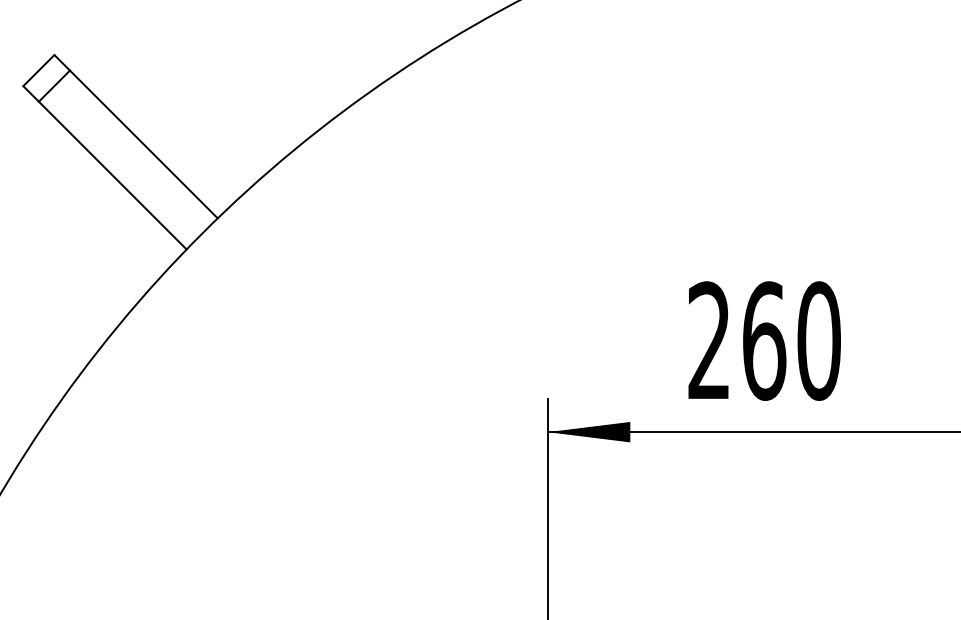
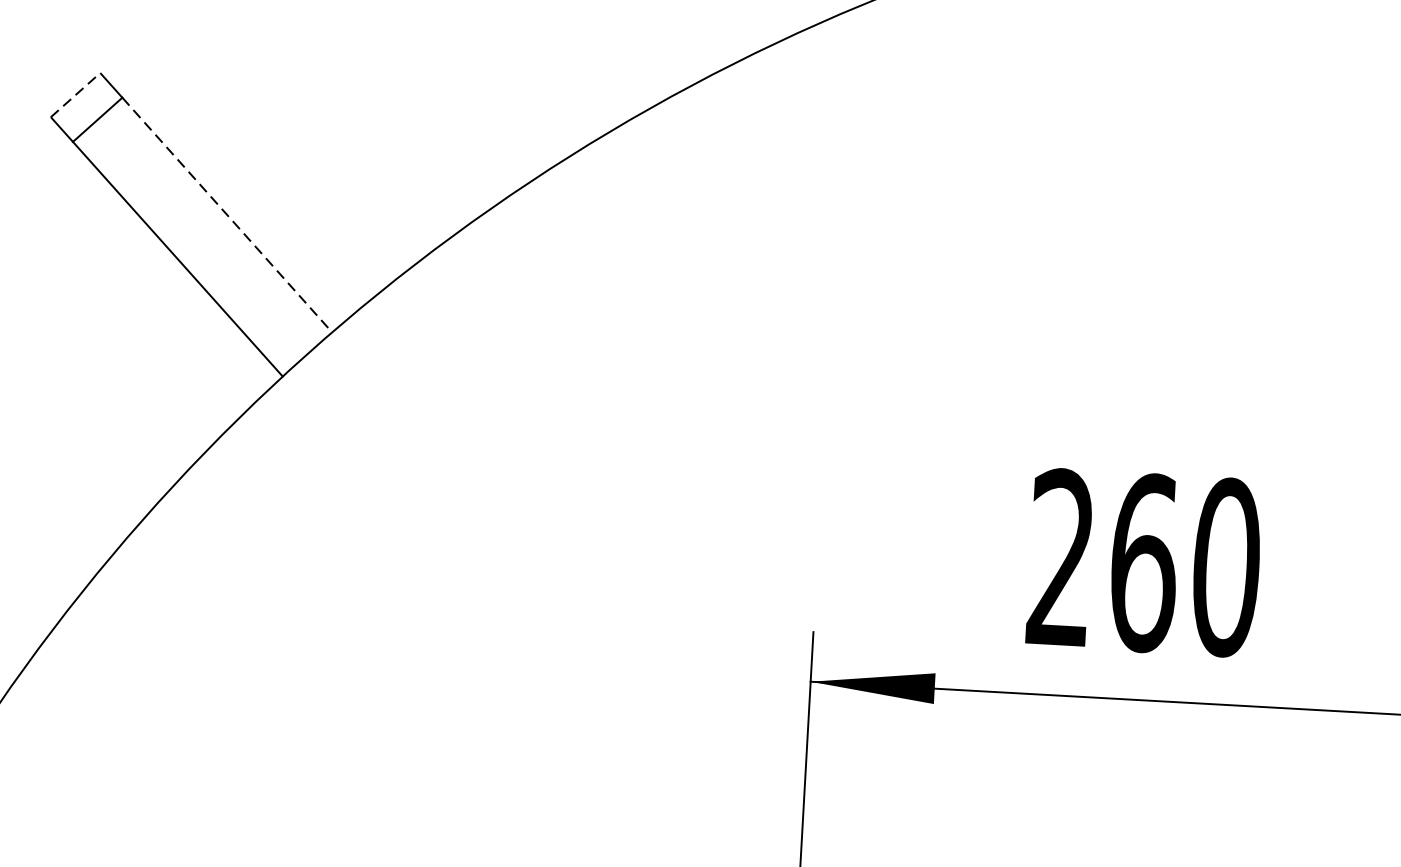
line: (38, 70) -> (75, 94), solid -> dashed
line: (144, 144) -> (228, 215), solid -> dashed

